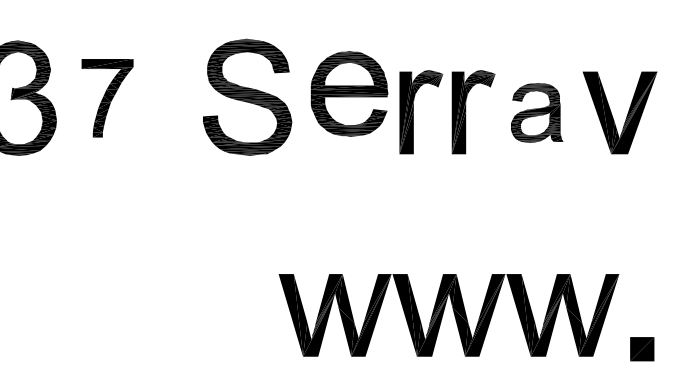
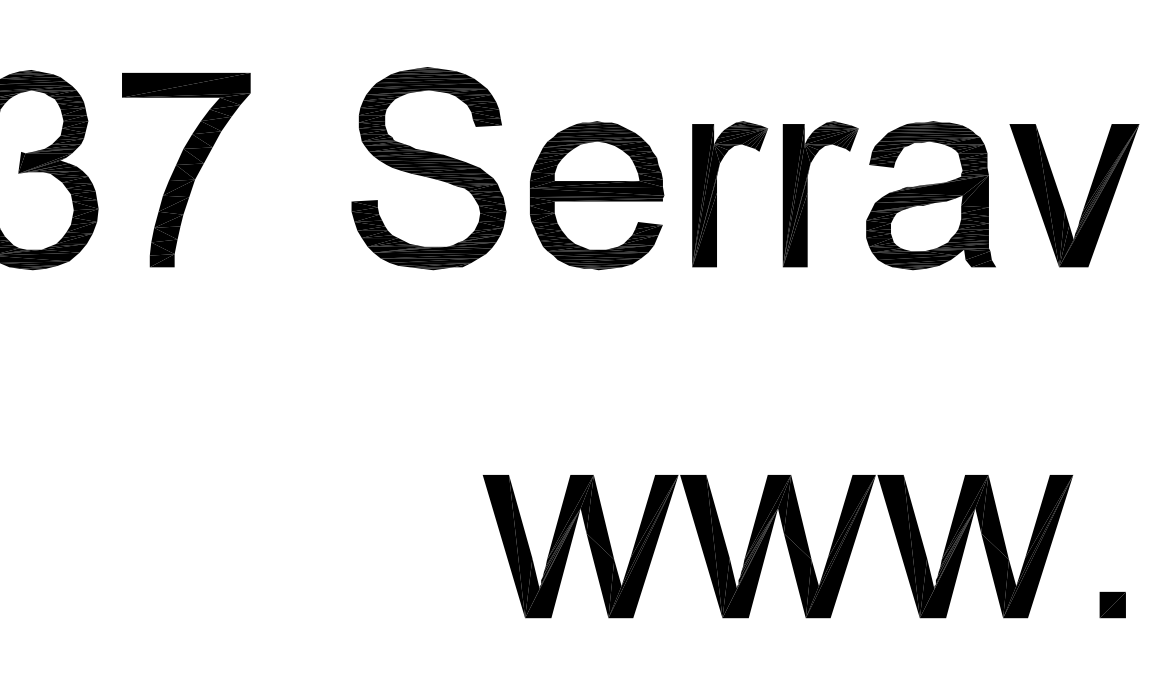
part: (349, 93) -> (596, 194), moved
part: (107, 98) -> (186, 170), size x1.43
part: (536, 112) -> (929, 194), size x1.43
part: (641, 348) -> (1111, 603), size x0.62

